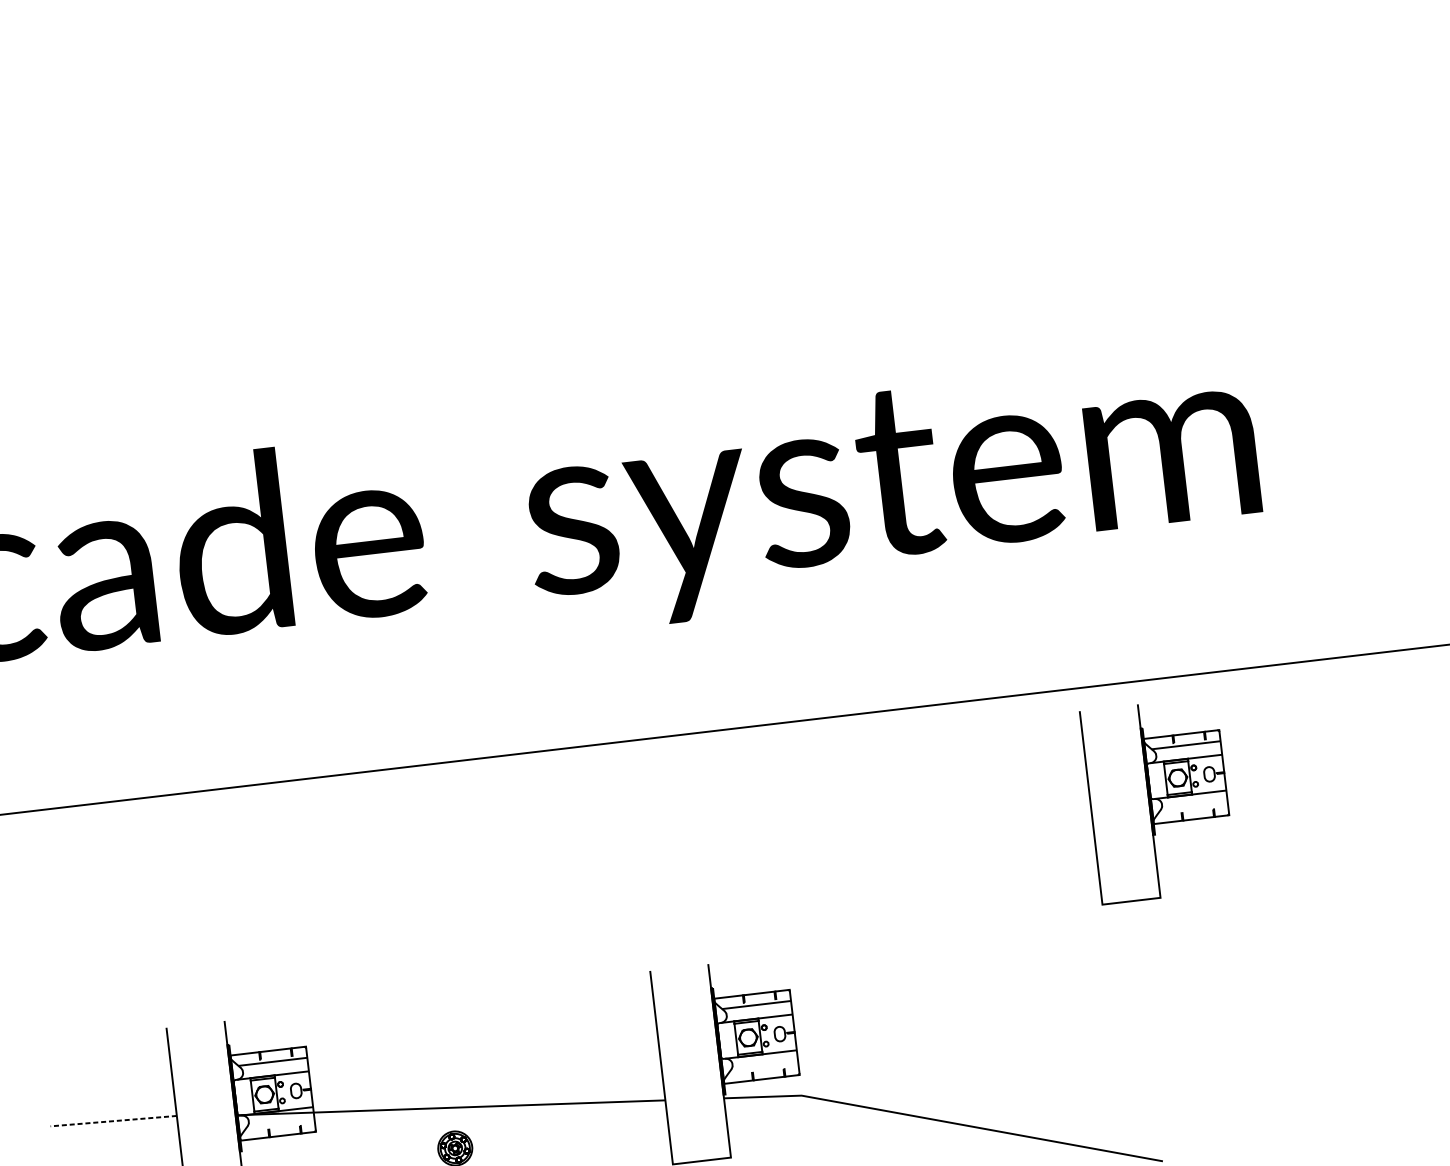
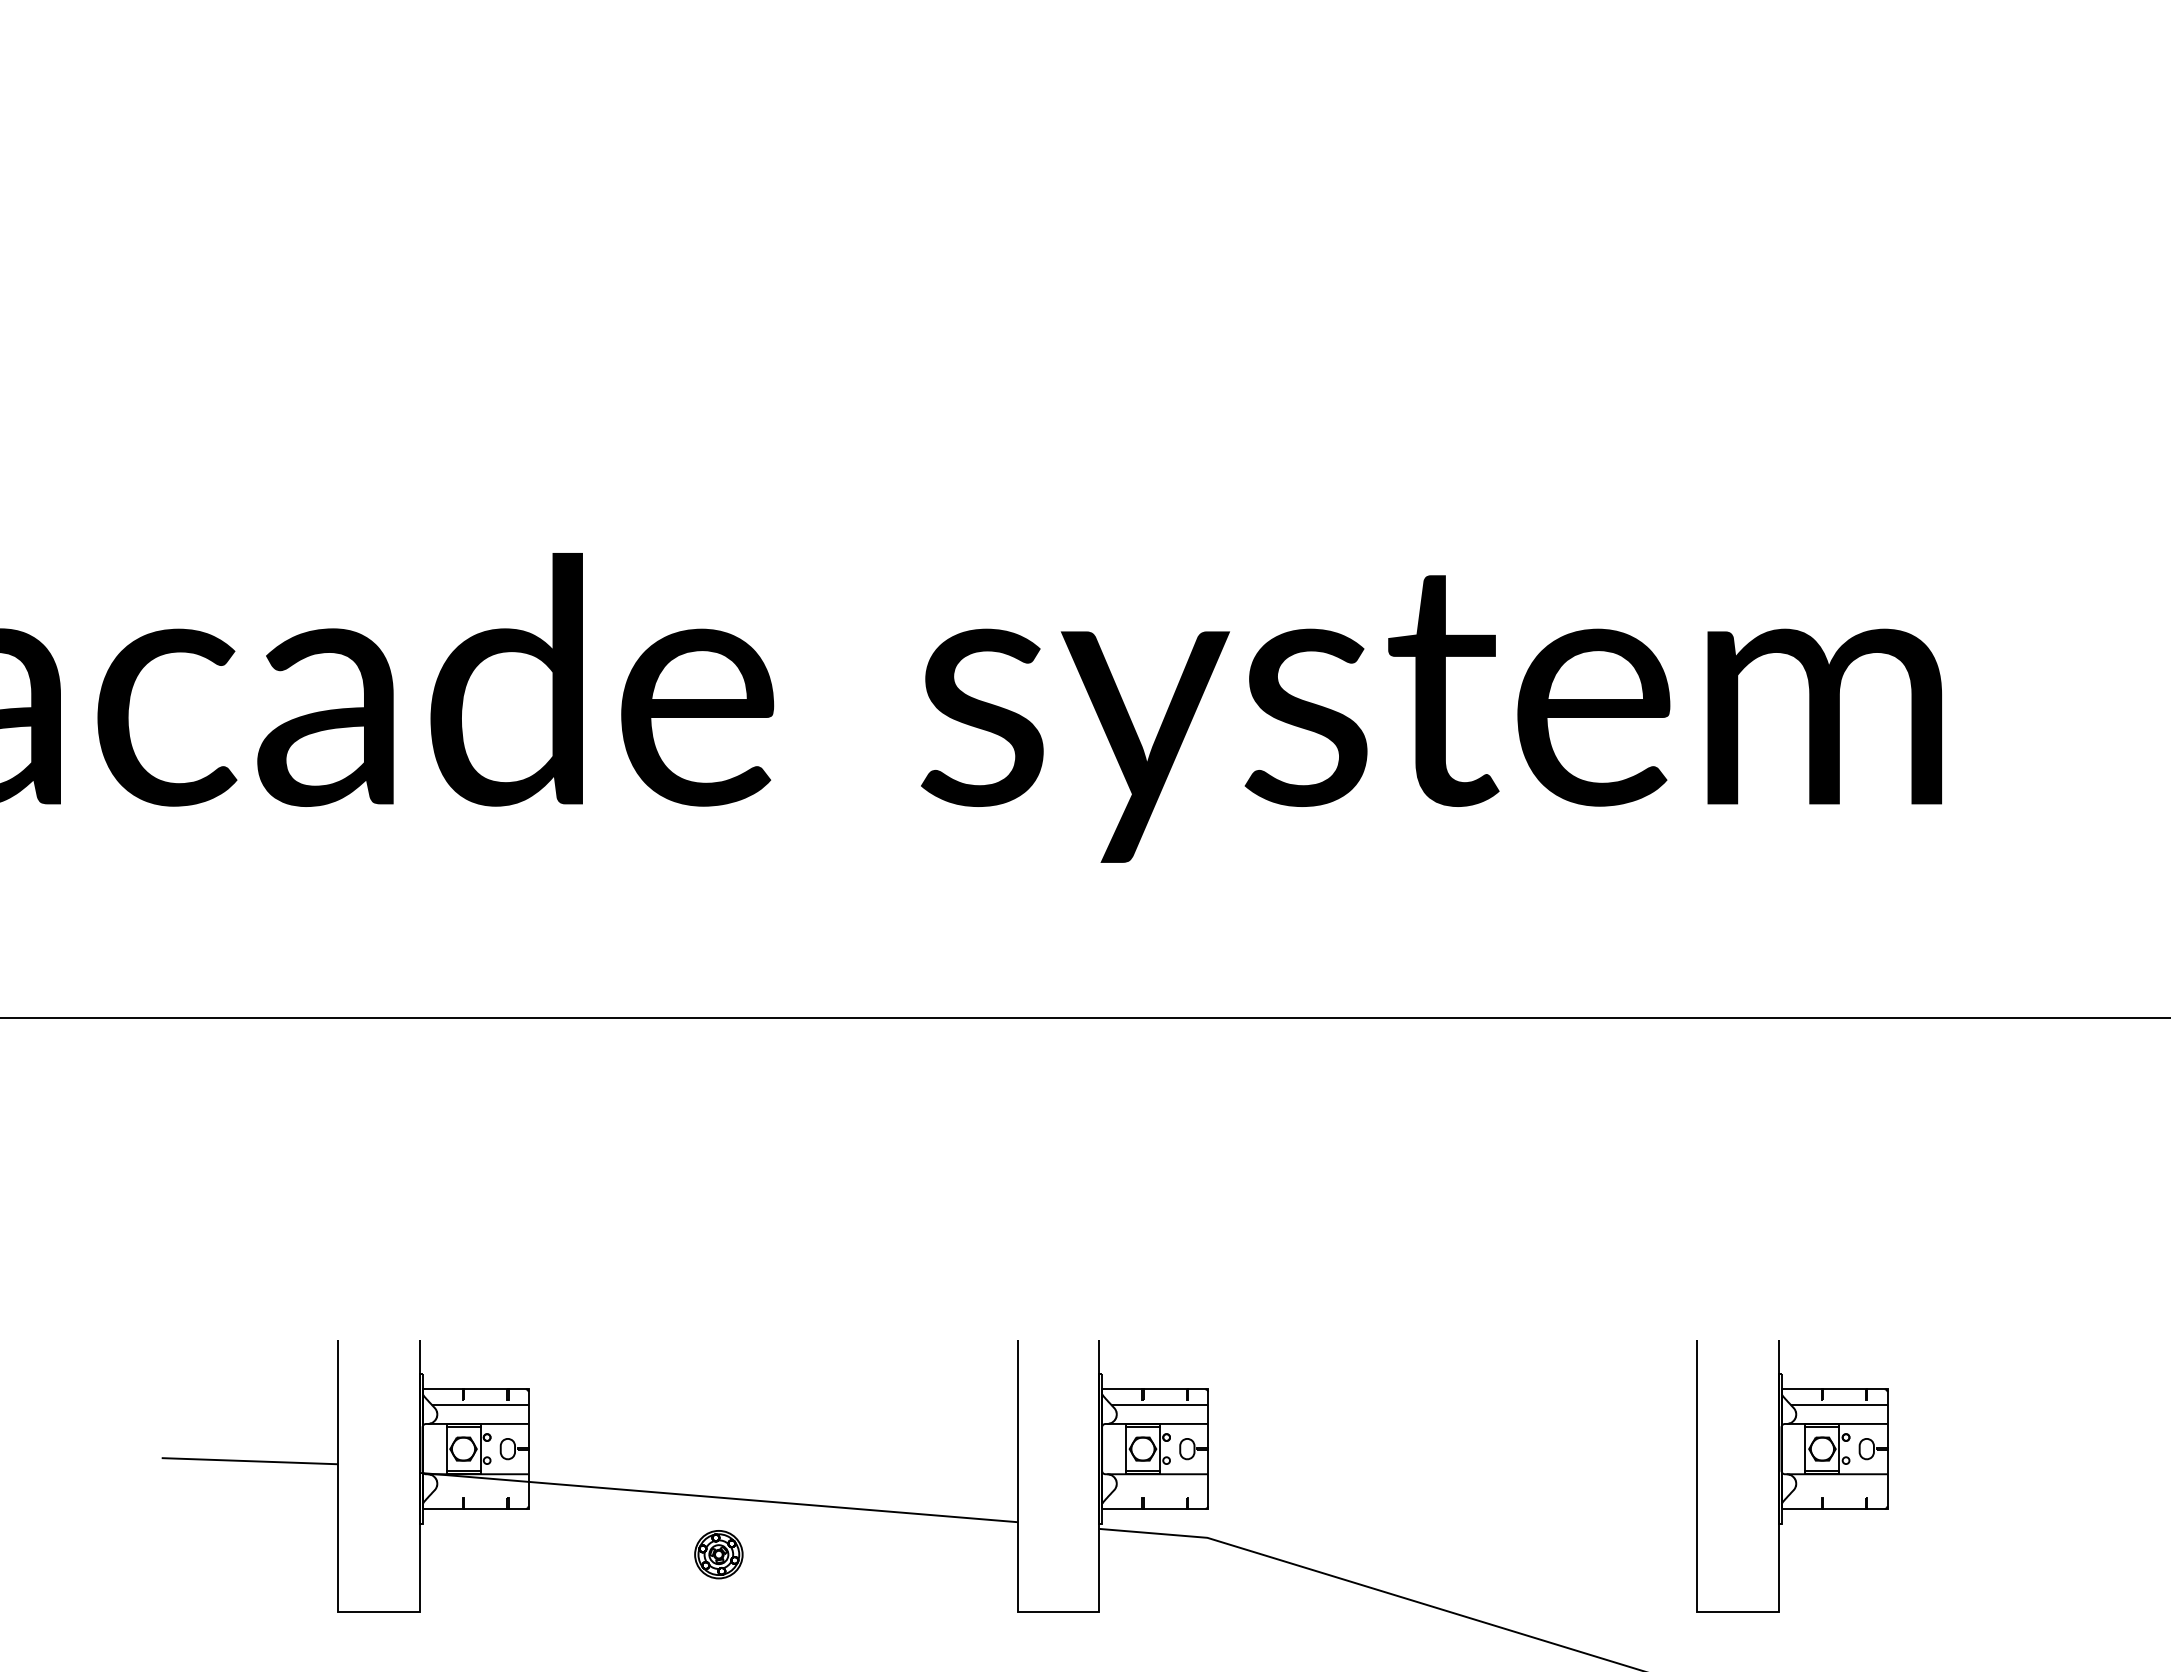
part: (1158, 800) -> (1792, 1476), moved
line: (113, 1121) -> (249, 1461), dashed -> solid

